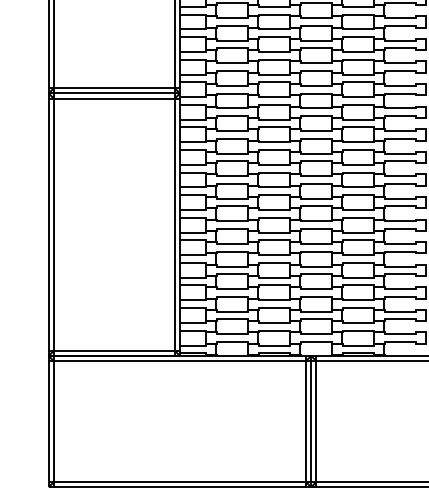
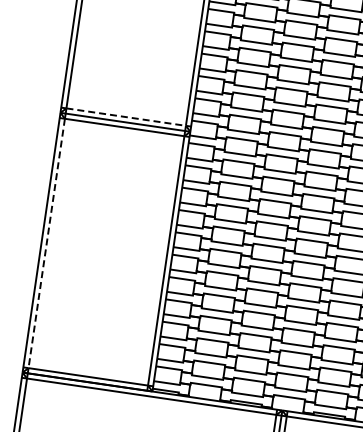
line: (114, 88) -> (126, 117), solid -> dashed
line: (53, 224) -> (46, 243), solid -> dashed

